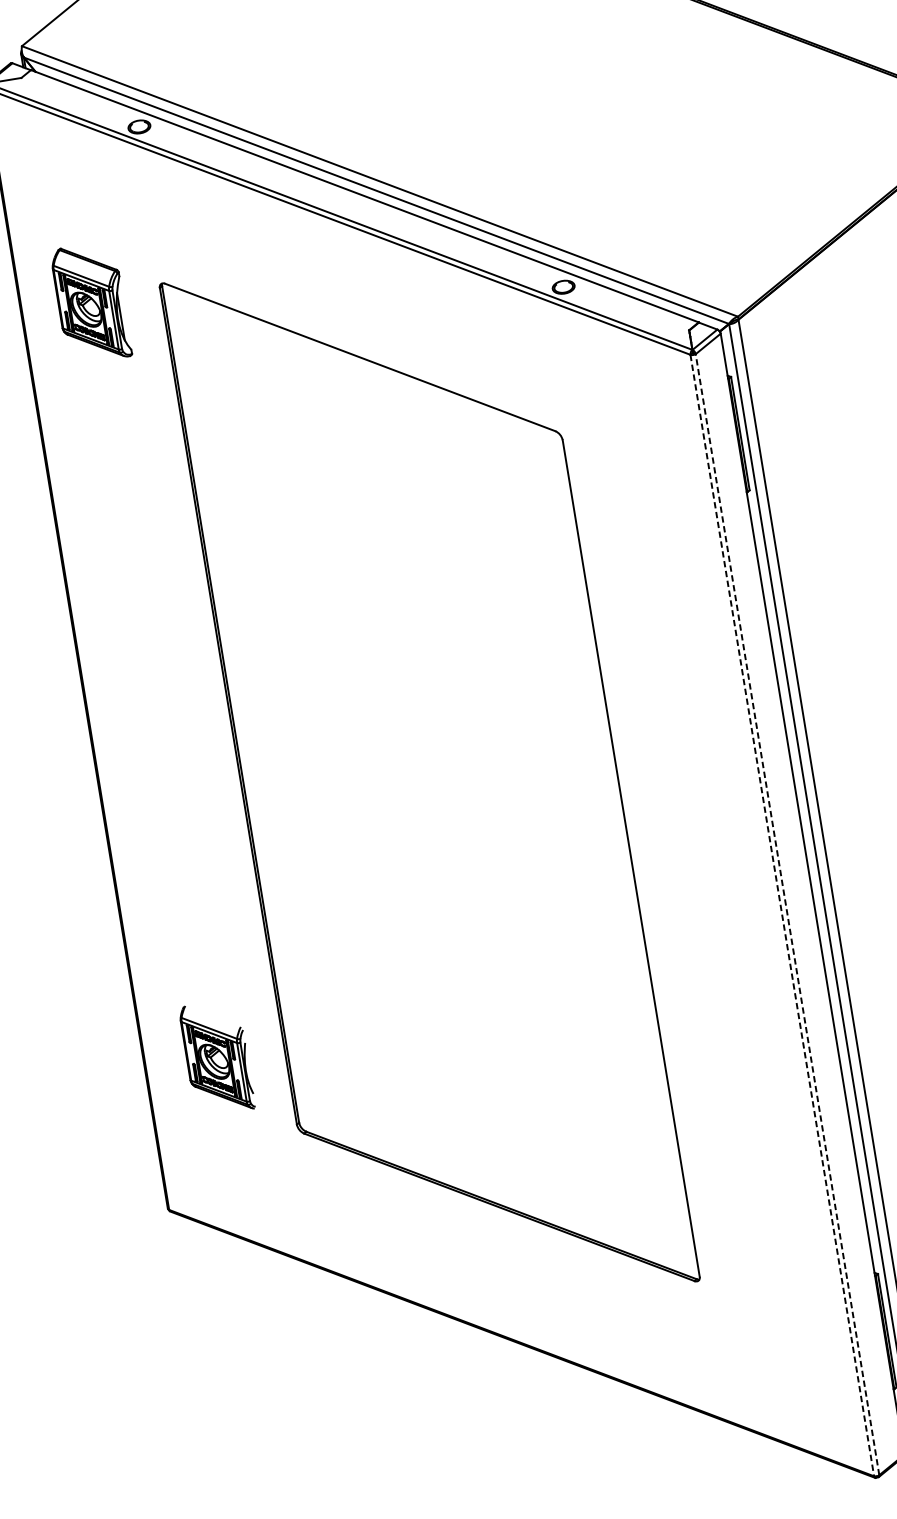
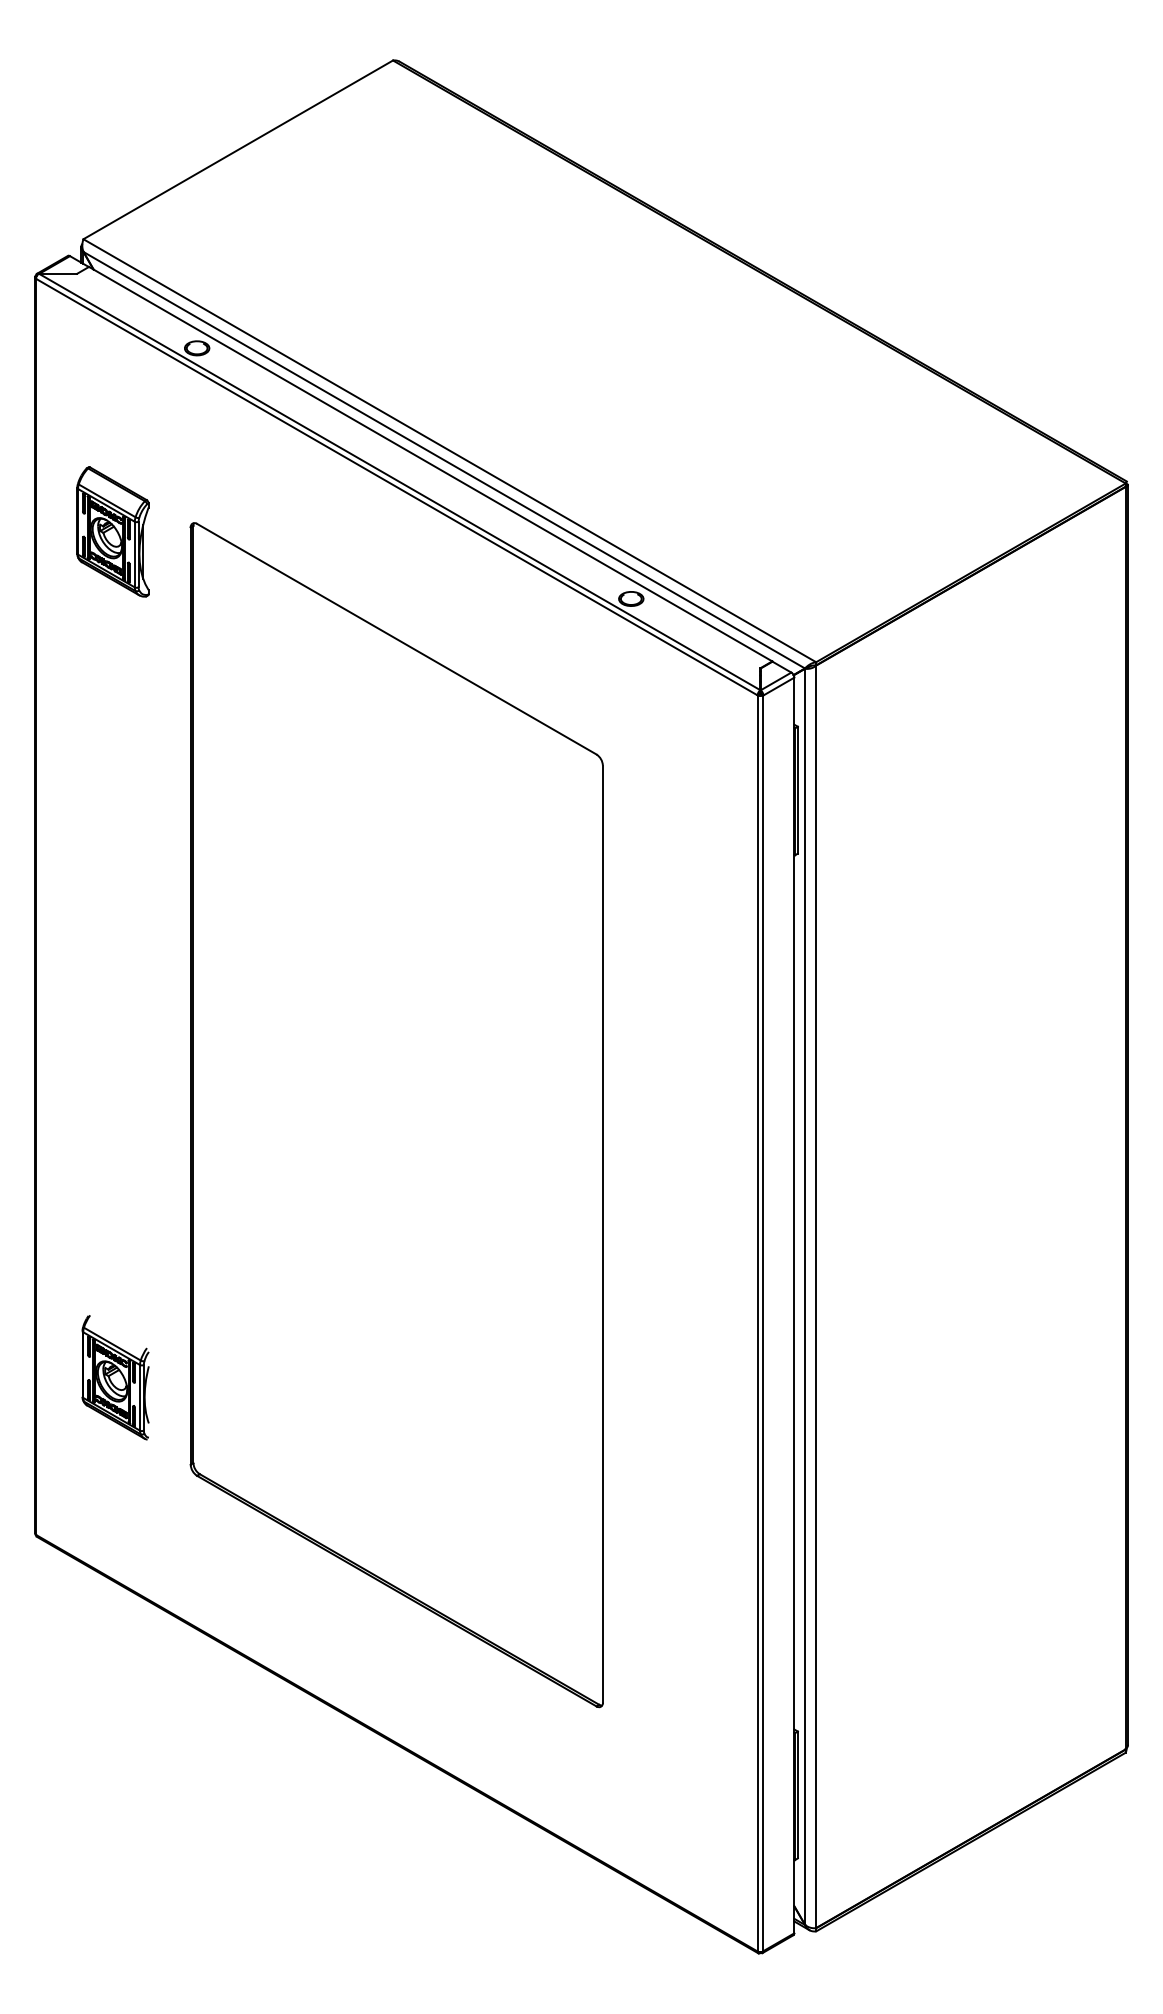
line: (787, 914) -> (763, 1323), dashed -> solid
line: (782, 915) -> (757, 1323), dashed -> solid

